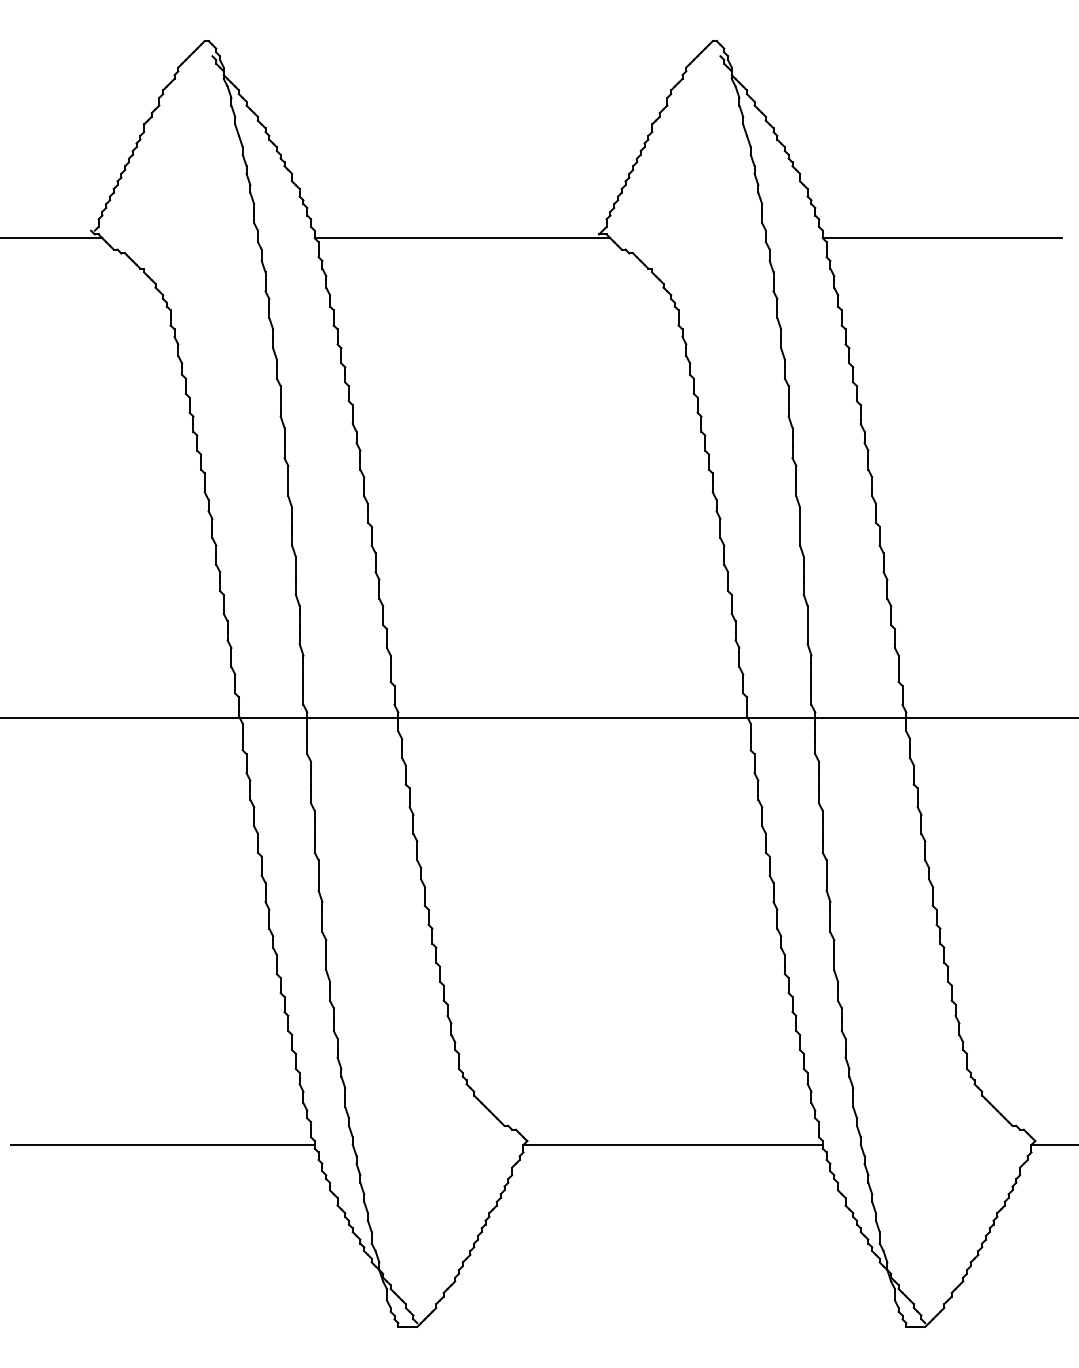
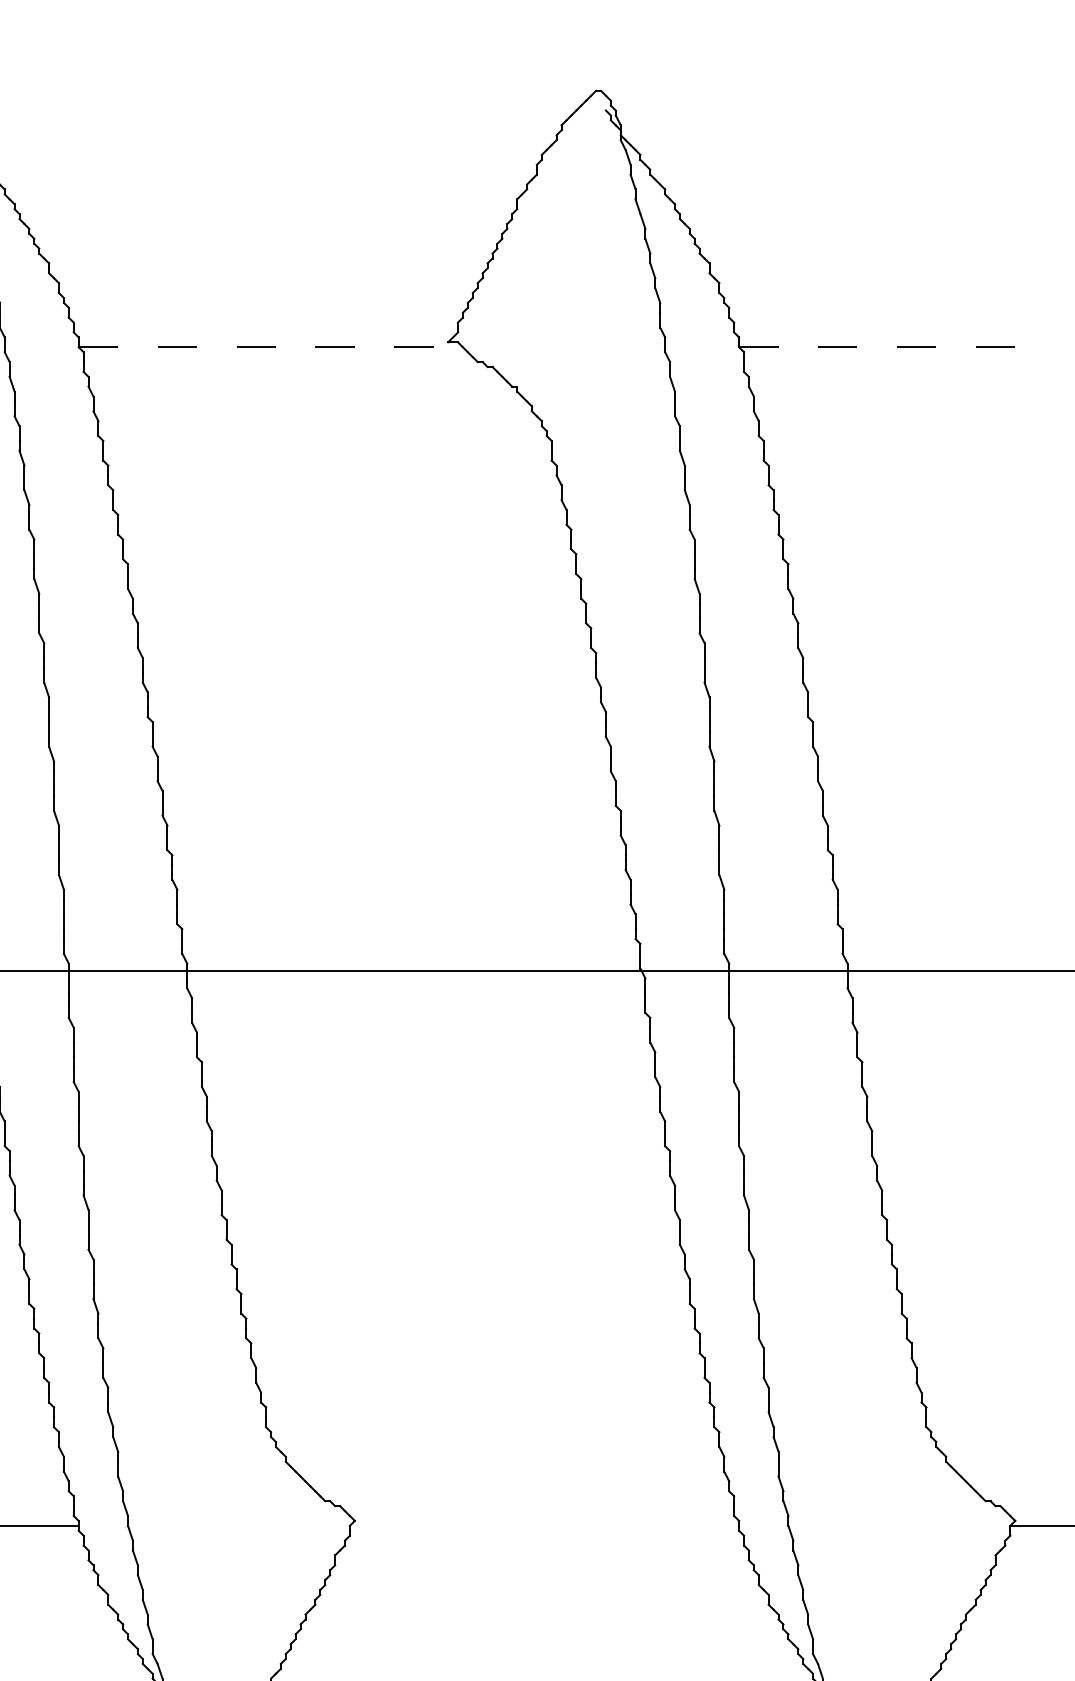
line: (462, 238) -> (270, 347), solid -> dashed
line: (942, 238) -> (894, 347), solid -> dashed
line: (672, 1144) -> (543, 1525), removed

